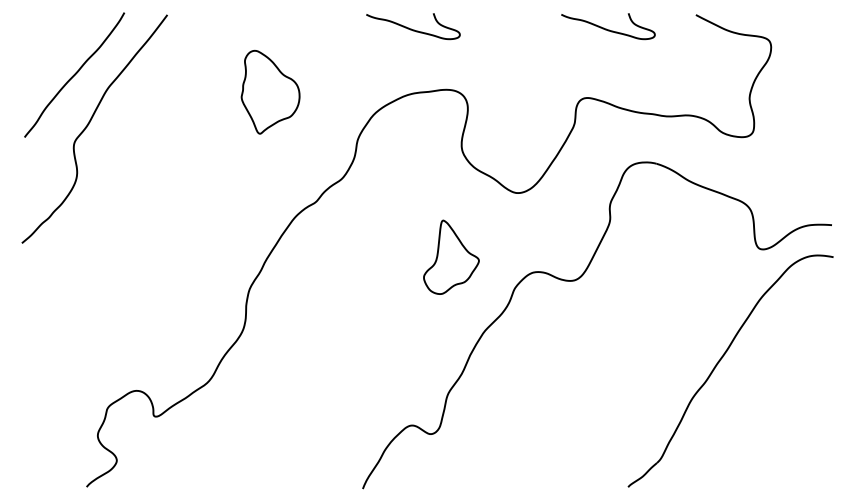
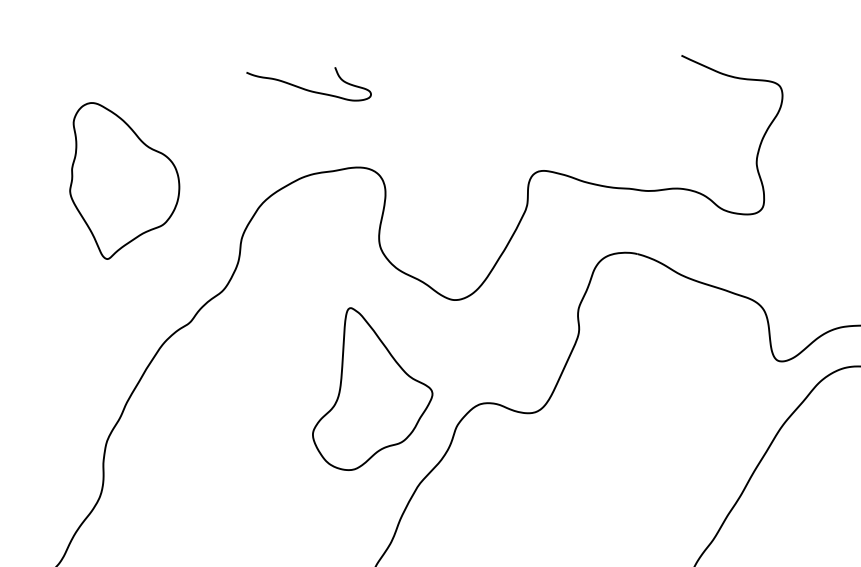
curve: (606, 28) -> (564, 78), removed
part: (270, 92) -> (124, 180), size x1.43
part: (451, 257) -> (371, 388), size x1.67

